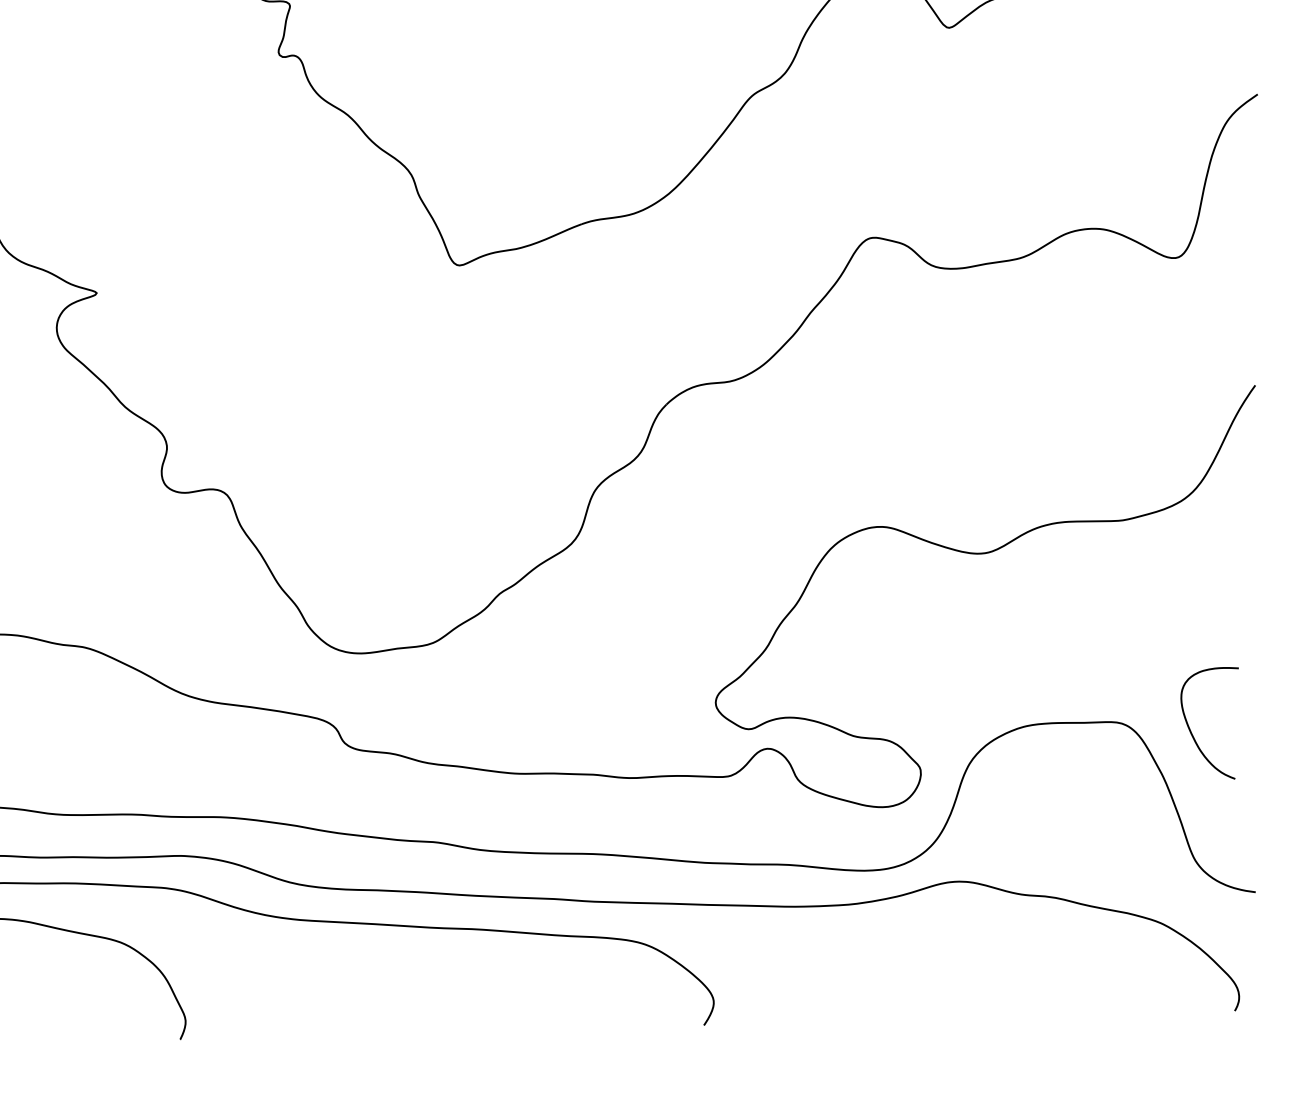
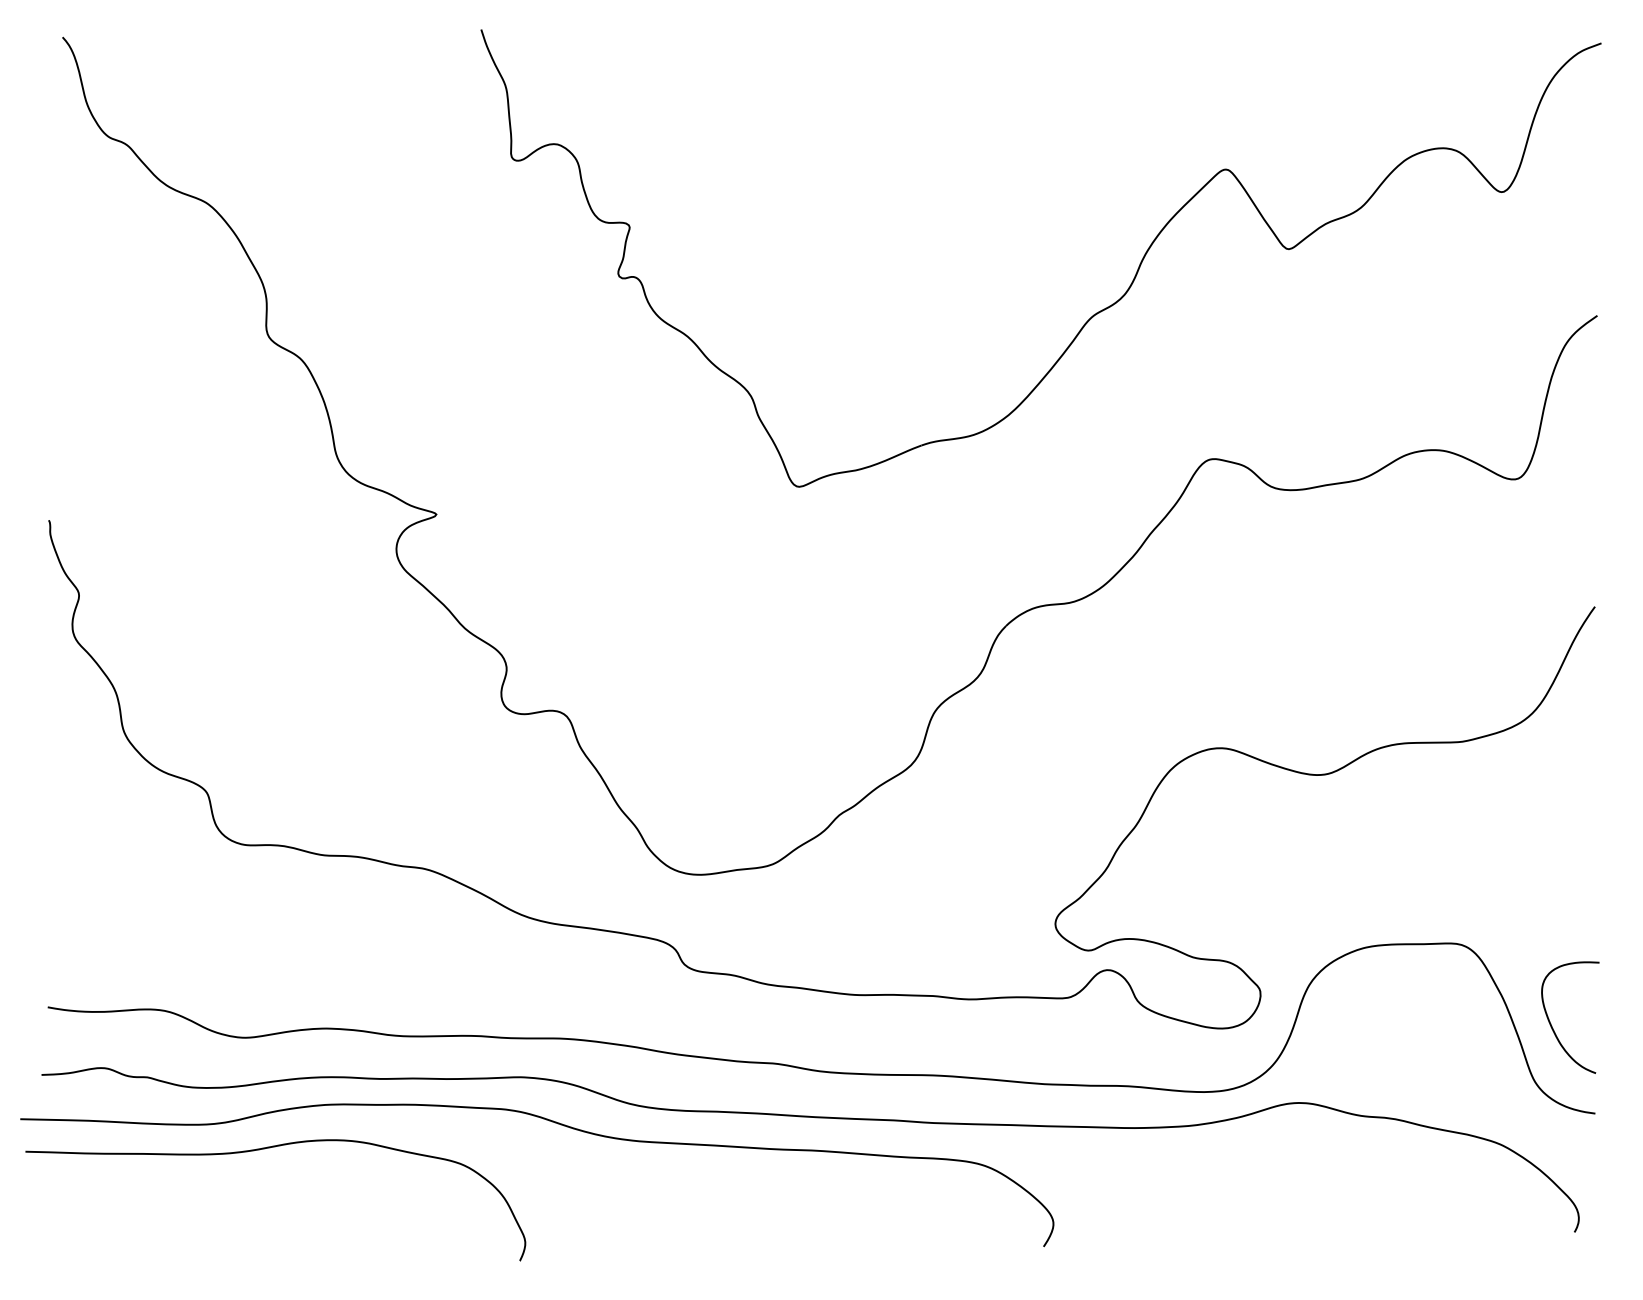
curve: (1190, 729) -> (1551, 1023), moved

